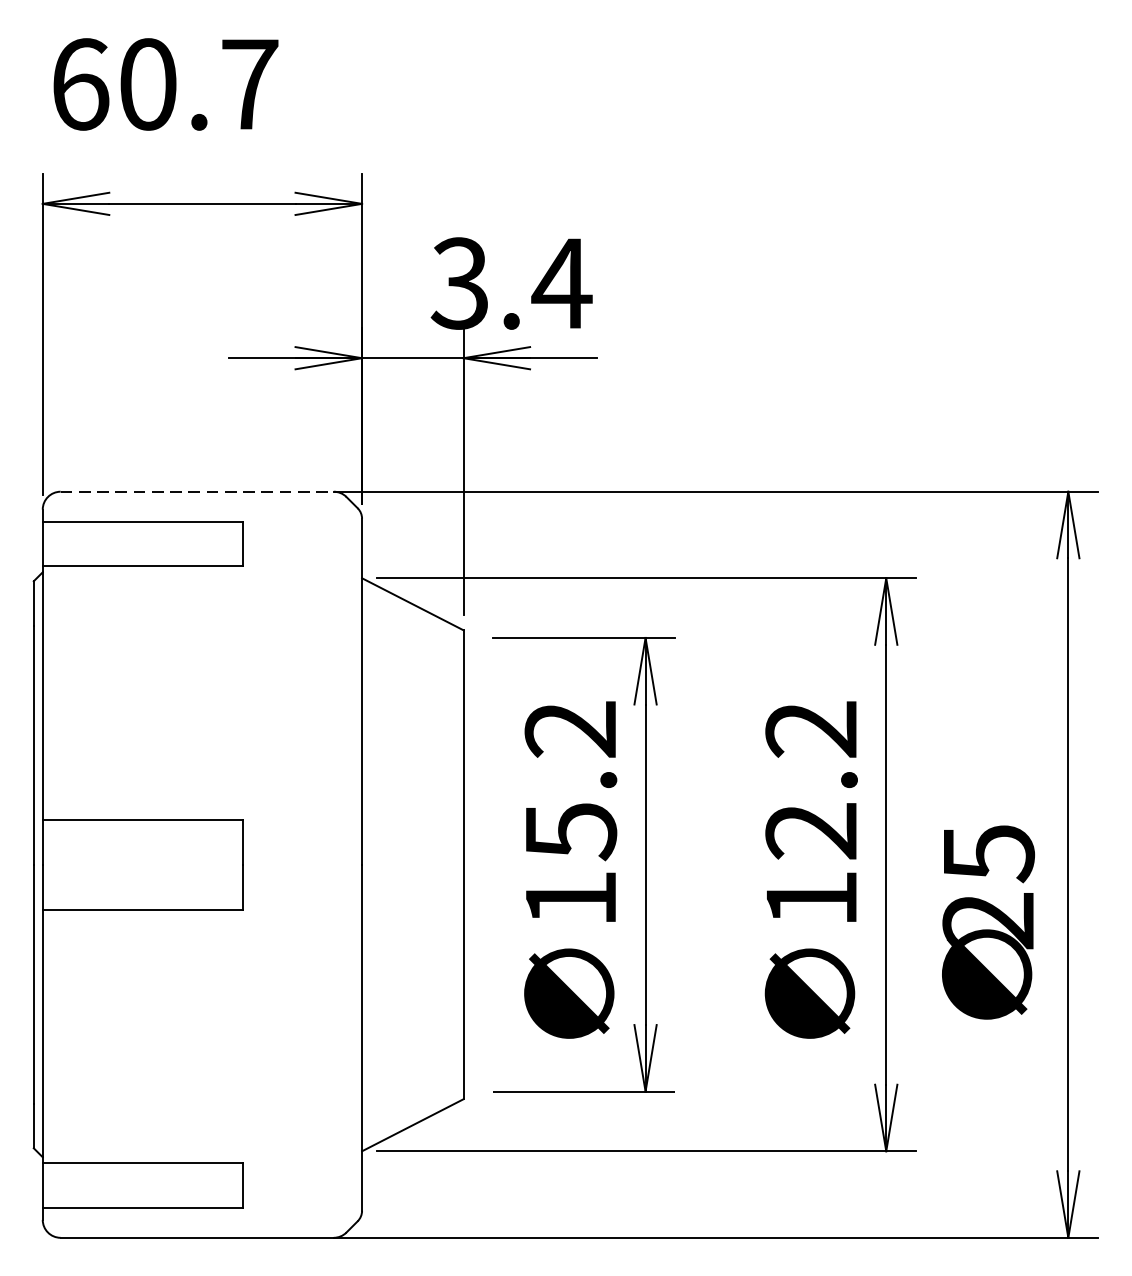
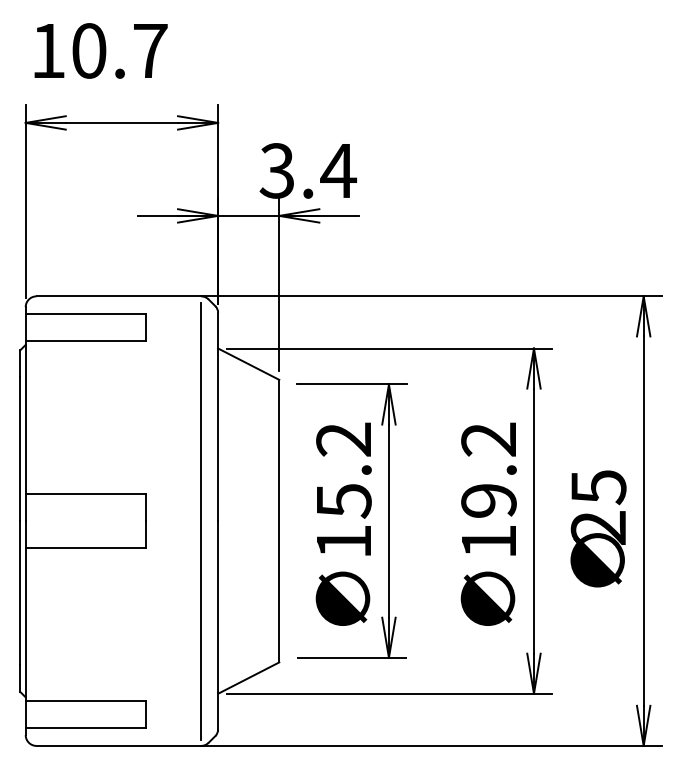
text: (80, 83) -> (48, 50), 60.7 -> 10.7
line: (198, 491) -> (119, 296), dashed -> solid
text: (810, 830) -> (488, 500), 12.2 -> 19.2
line: (334, 865) -> (201, 521), added
text: (988, 921) -> (598, 528), moved

